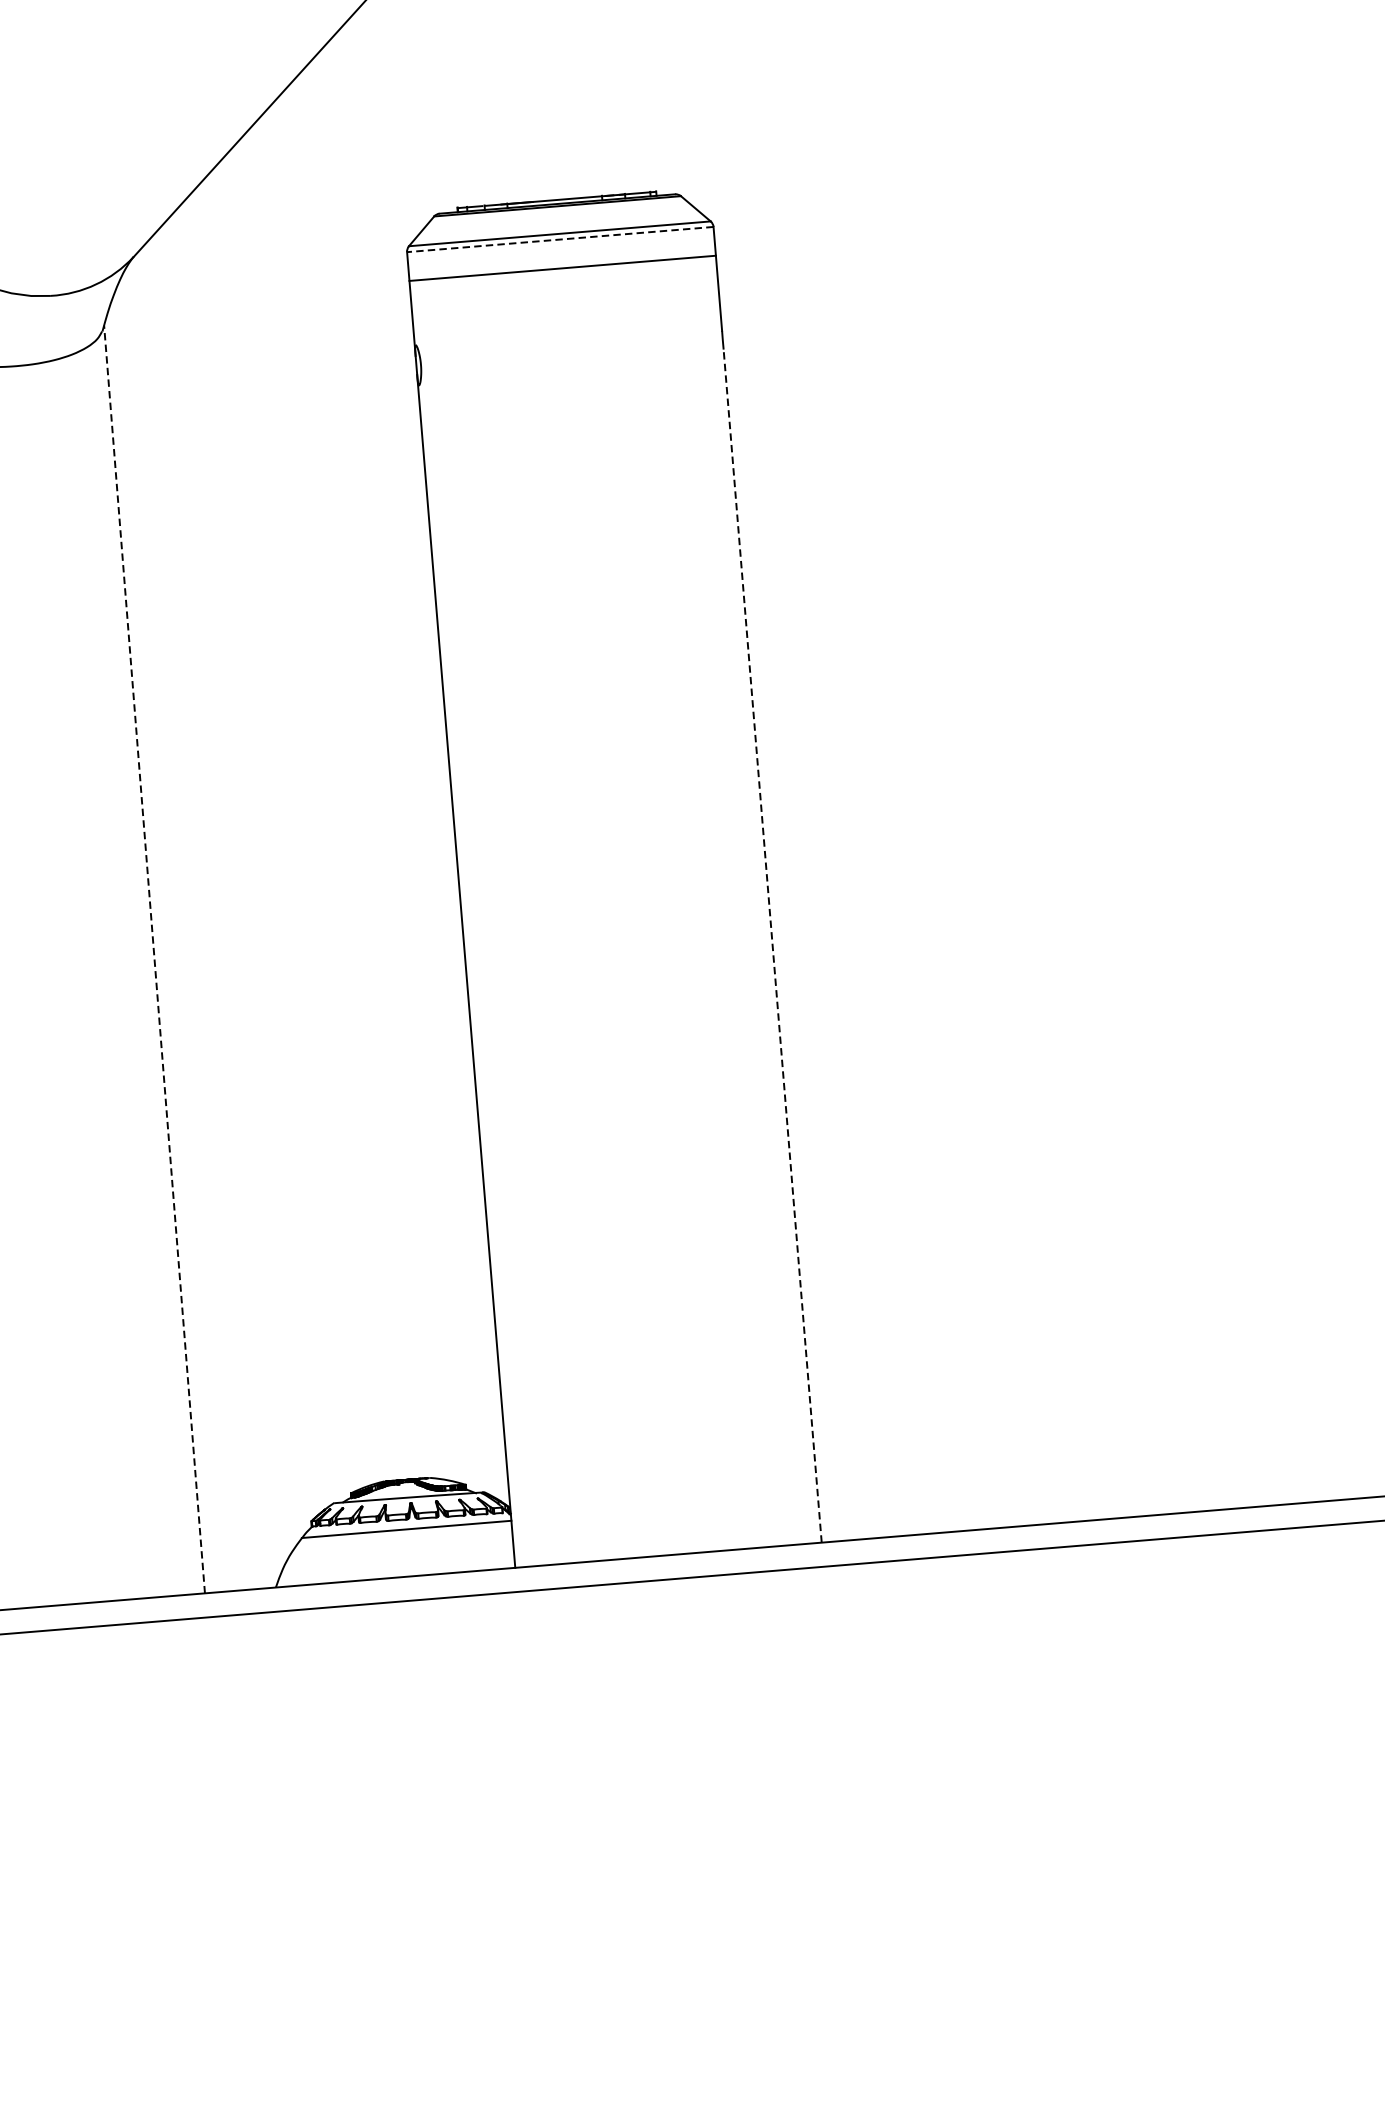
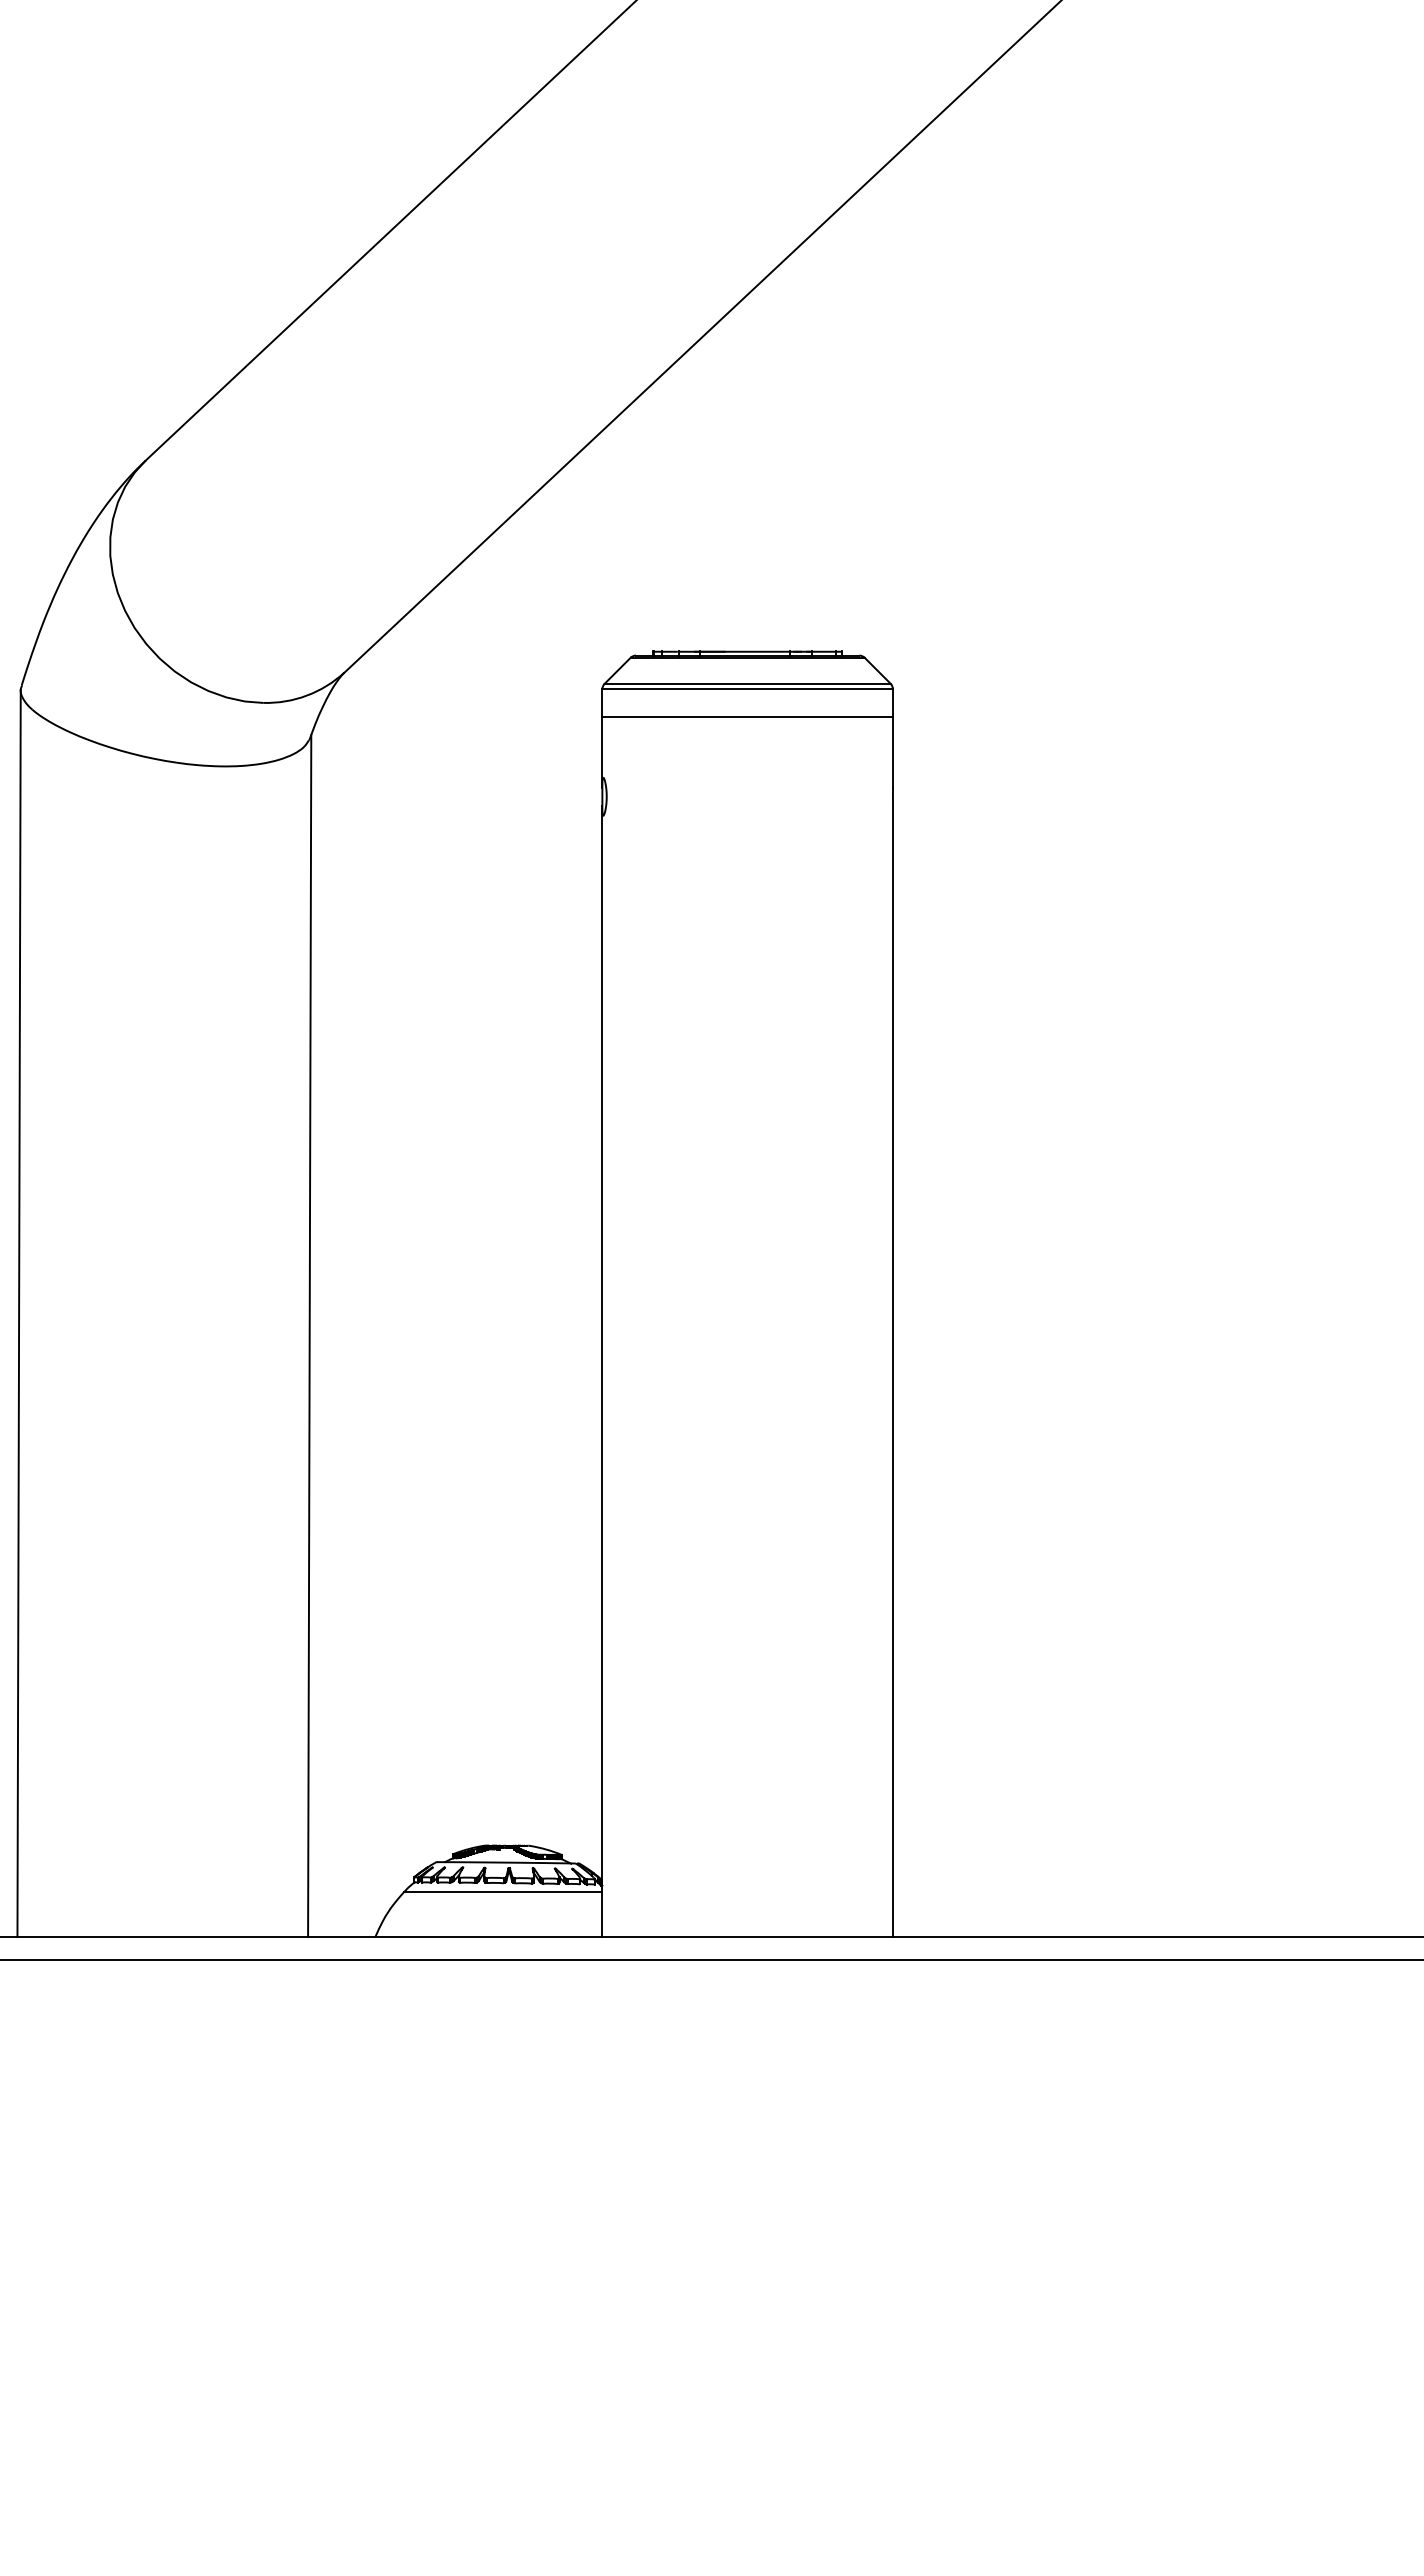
line: (560, 239) -> (747, 689), dashed -> solid
line: (772, 946) -> (892, 1371), dashed -> solid
line: (154, 958) -> (309, 1335), dashed -> solid

